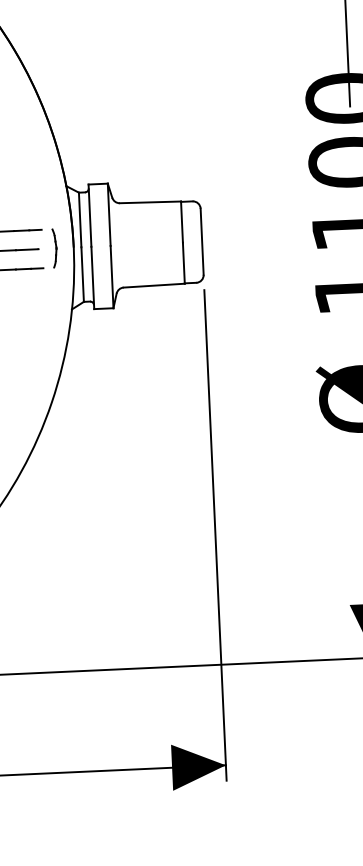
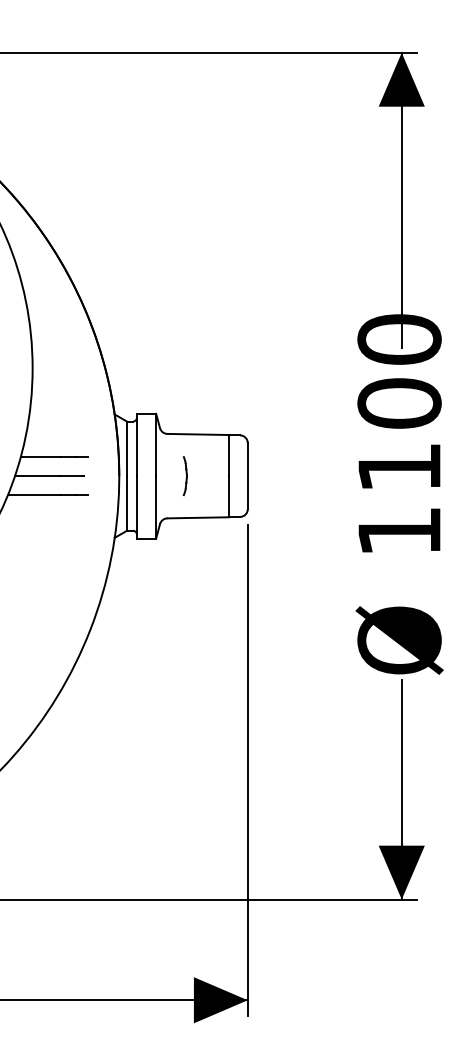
part: (53, 247) -> (184, 475), moved

